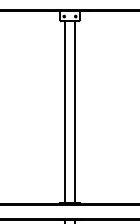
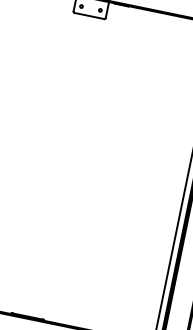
line: (65, 112) -> (51, 165), removed
line: (74, 112) -> (65, 168), removed

